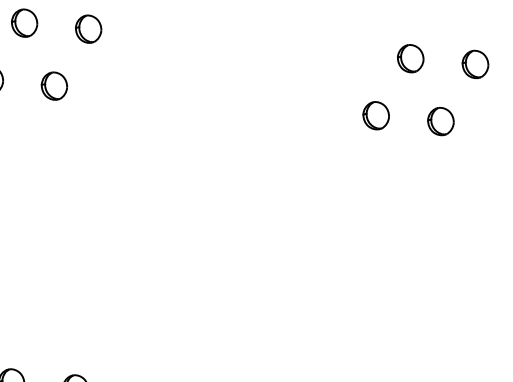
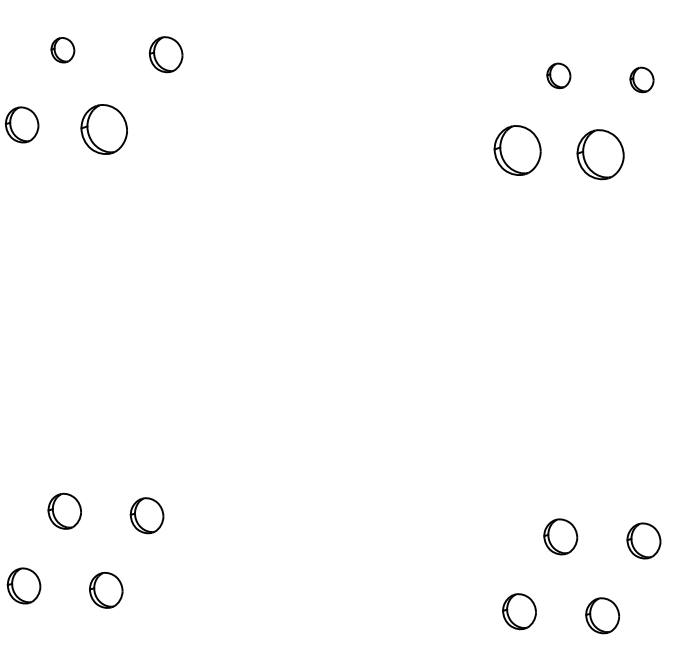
part: (24, 22) -> (62, 49), size x0.7
part: (88, 29) -> (165, 54), moved
part: (410, 58) -> (558, 75), size x0.7
part: (475, 64) -> (641, 79), size x0.7
part: (54, 85) -> (104, 128), size x1.4
part: (376, 115) -> (517, 150), size x1.4
part: (440, 121) -> (600, 154), size x1.4

